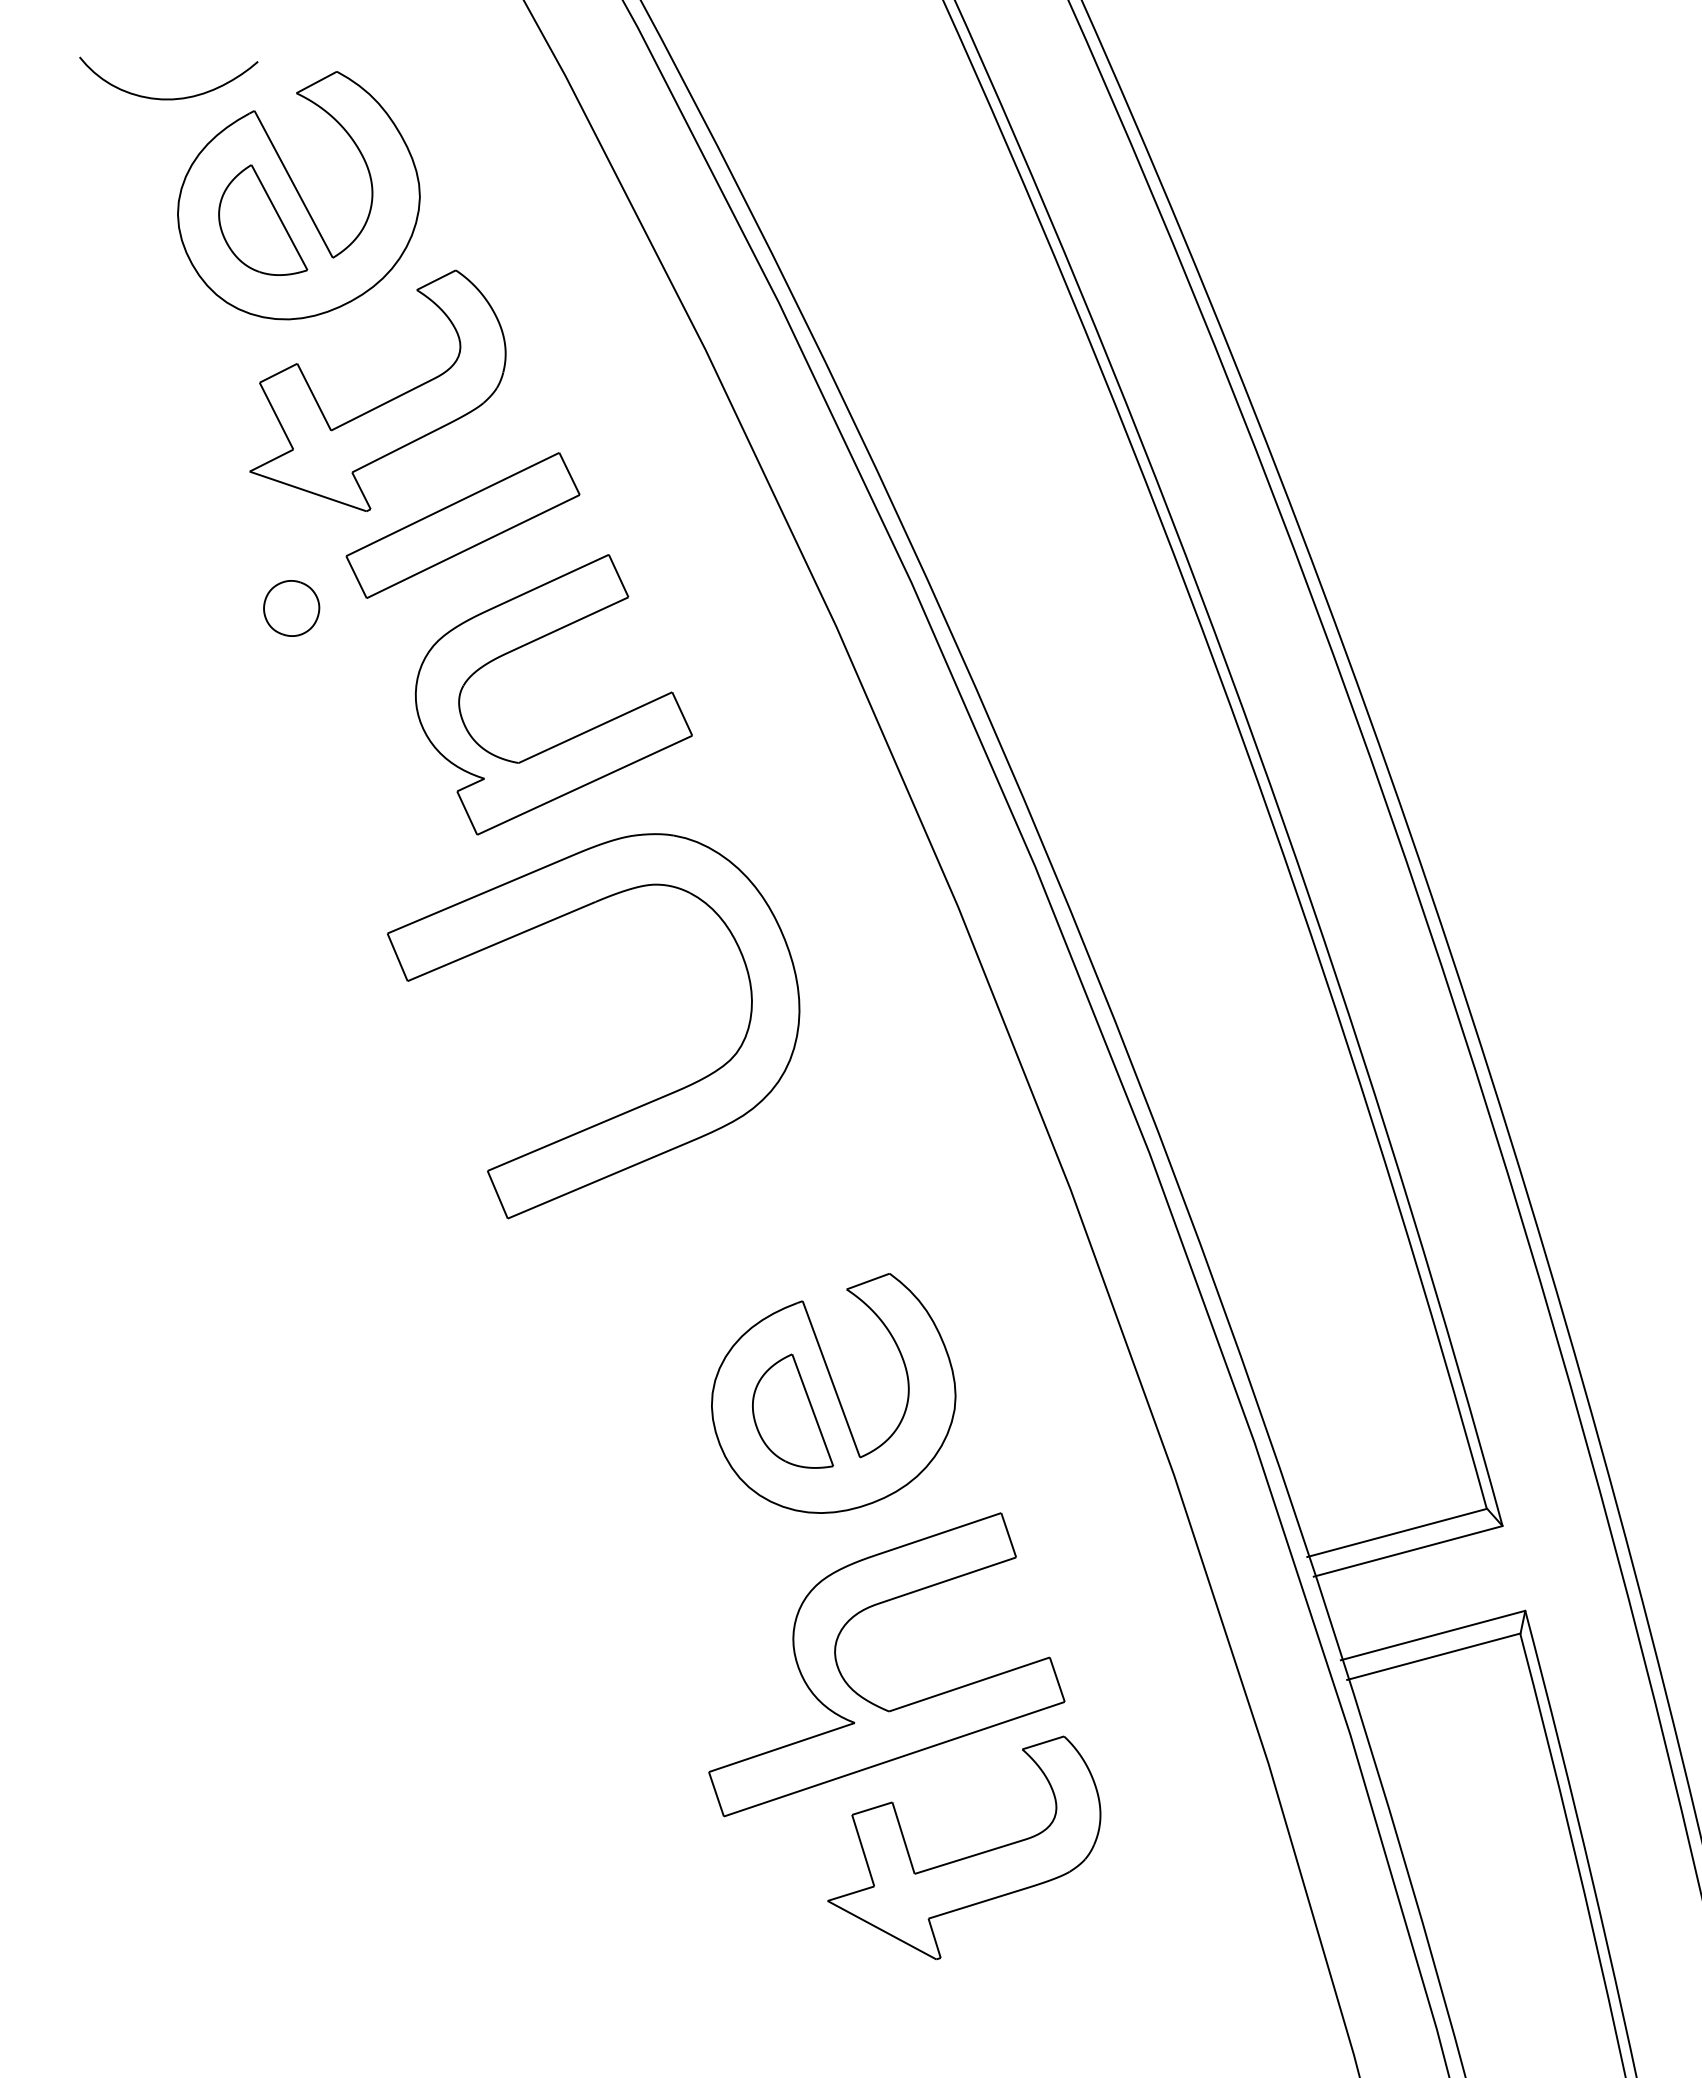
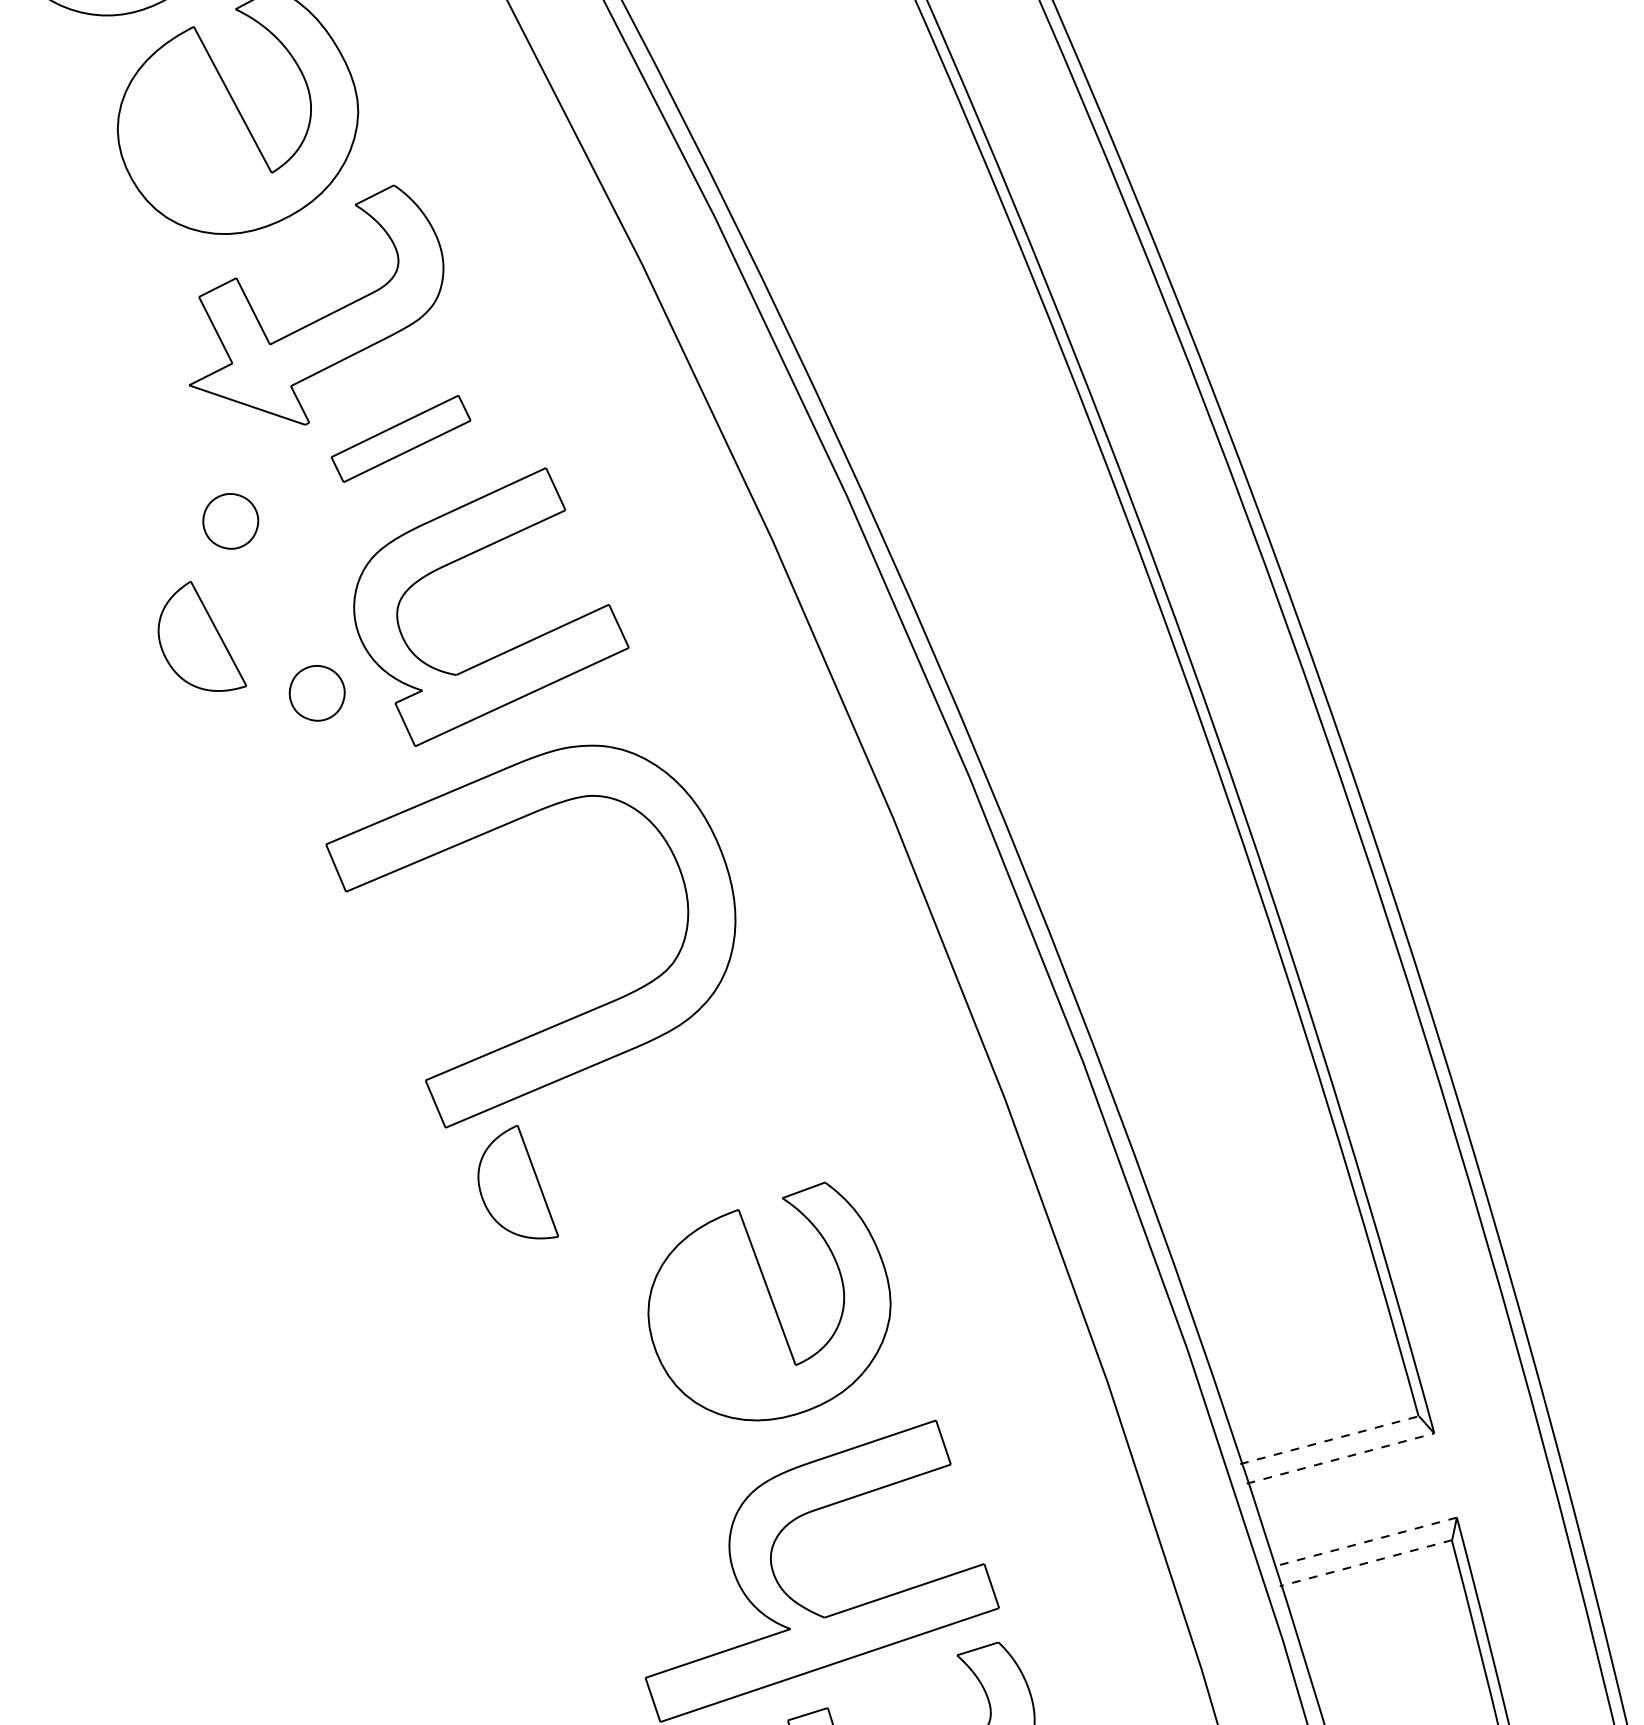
part: (263, 219) -> (202, 635), moved
part: (462, 525) -> (400, 438), size x0.6
part: (378, 781) -> (317, 693), added
part: (792, 1410) -> (517, 1181), moved
line: (1397, 1532) -> (1329, 1439), solid -> dashed
line: (1408, 1551) -> (1340, 1458), solid -> dashed
line: (1432, 1635) -> (1364, 1542), solid -> dashed
line: (1433, 1656) -> (1365, 1563), solid -> dashed

